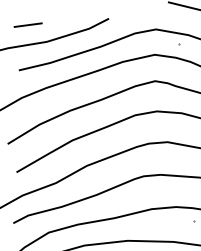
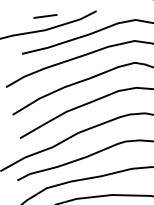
line: (27, 24) -> (44, 15), moved

